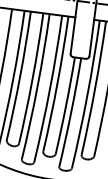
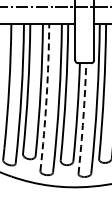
arc: (37, 87) -> (46, 97), solid -> dashed
arc: (71, 112) -> (83, 118), solid -> dashed

